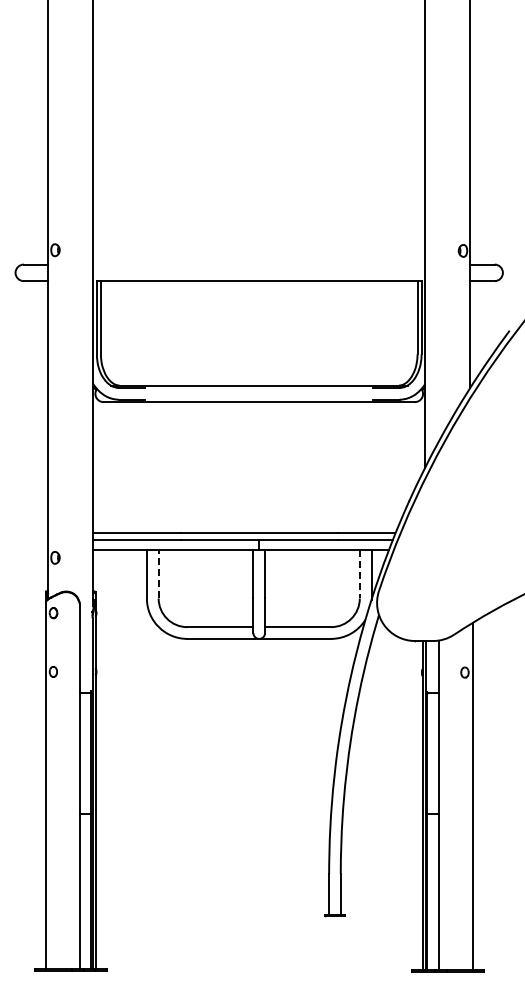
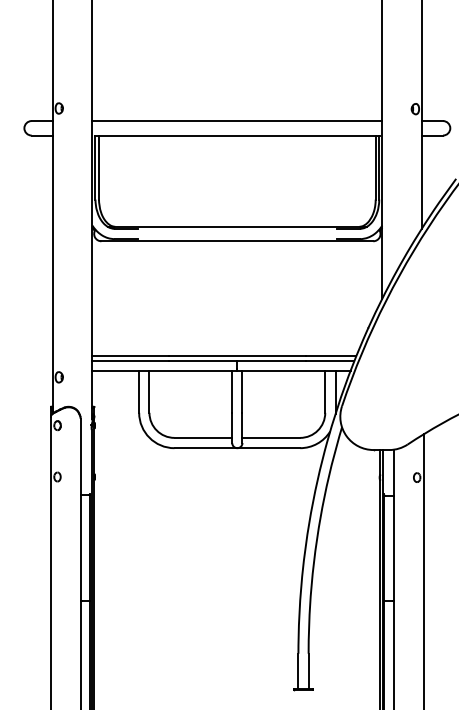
line: (259, 264) -> (237, 120), added
line: (158, 573) -> (149, 391), dashed -> solid
line: (359, 574) -> (324, 391), dashed -> solid

